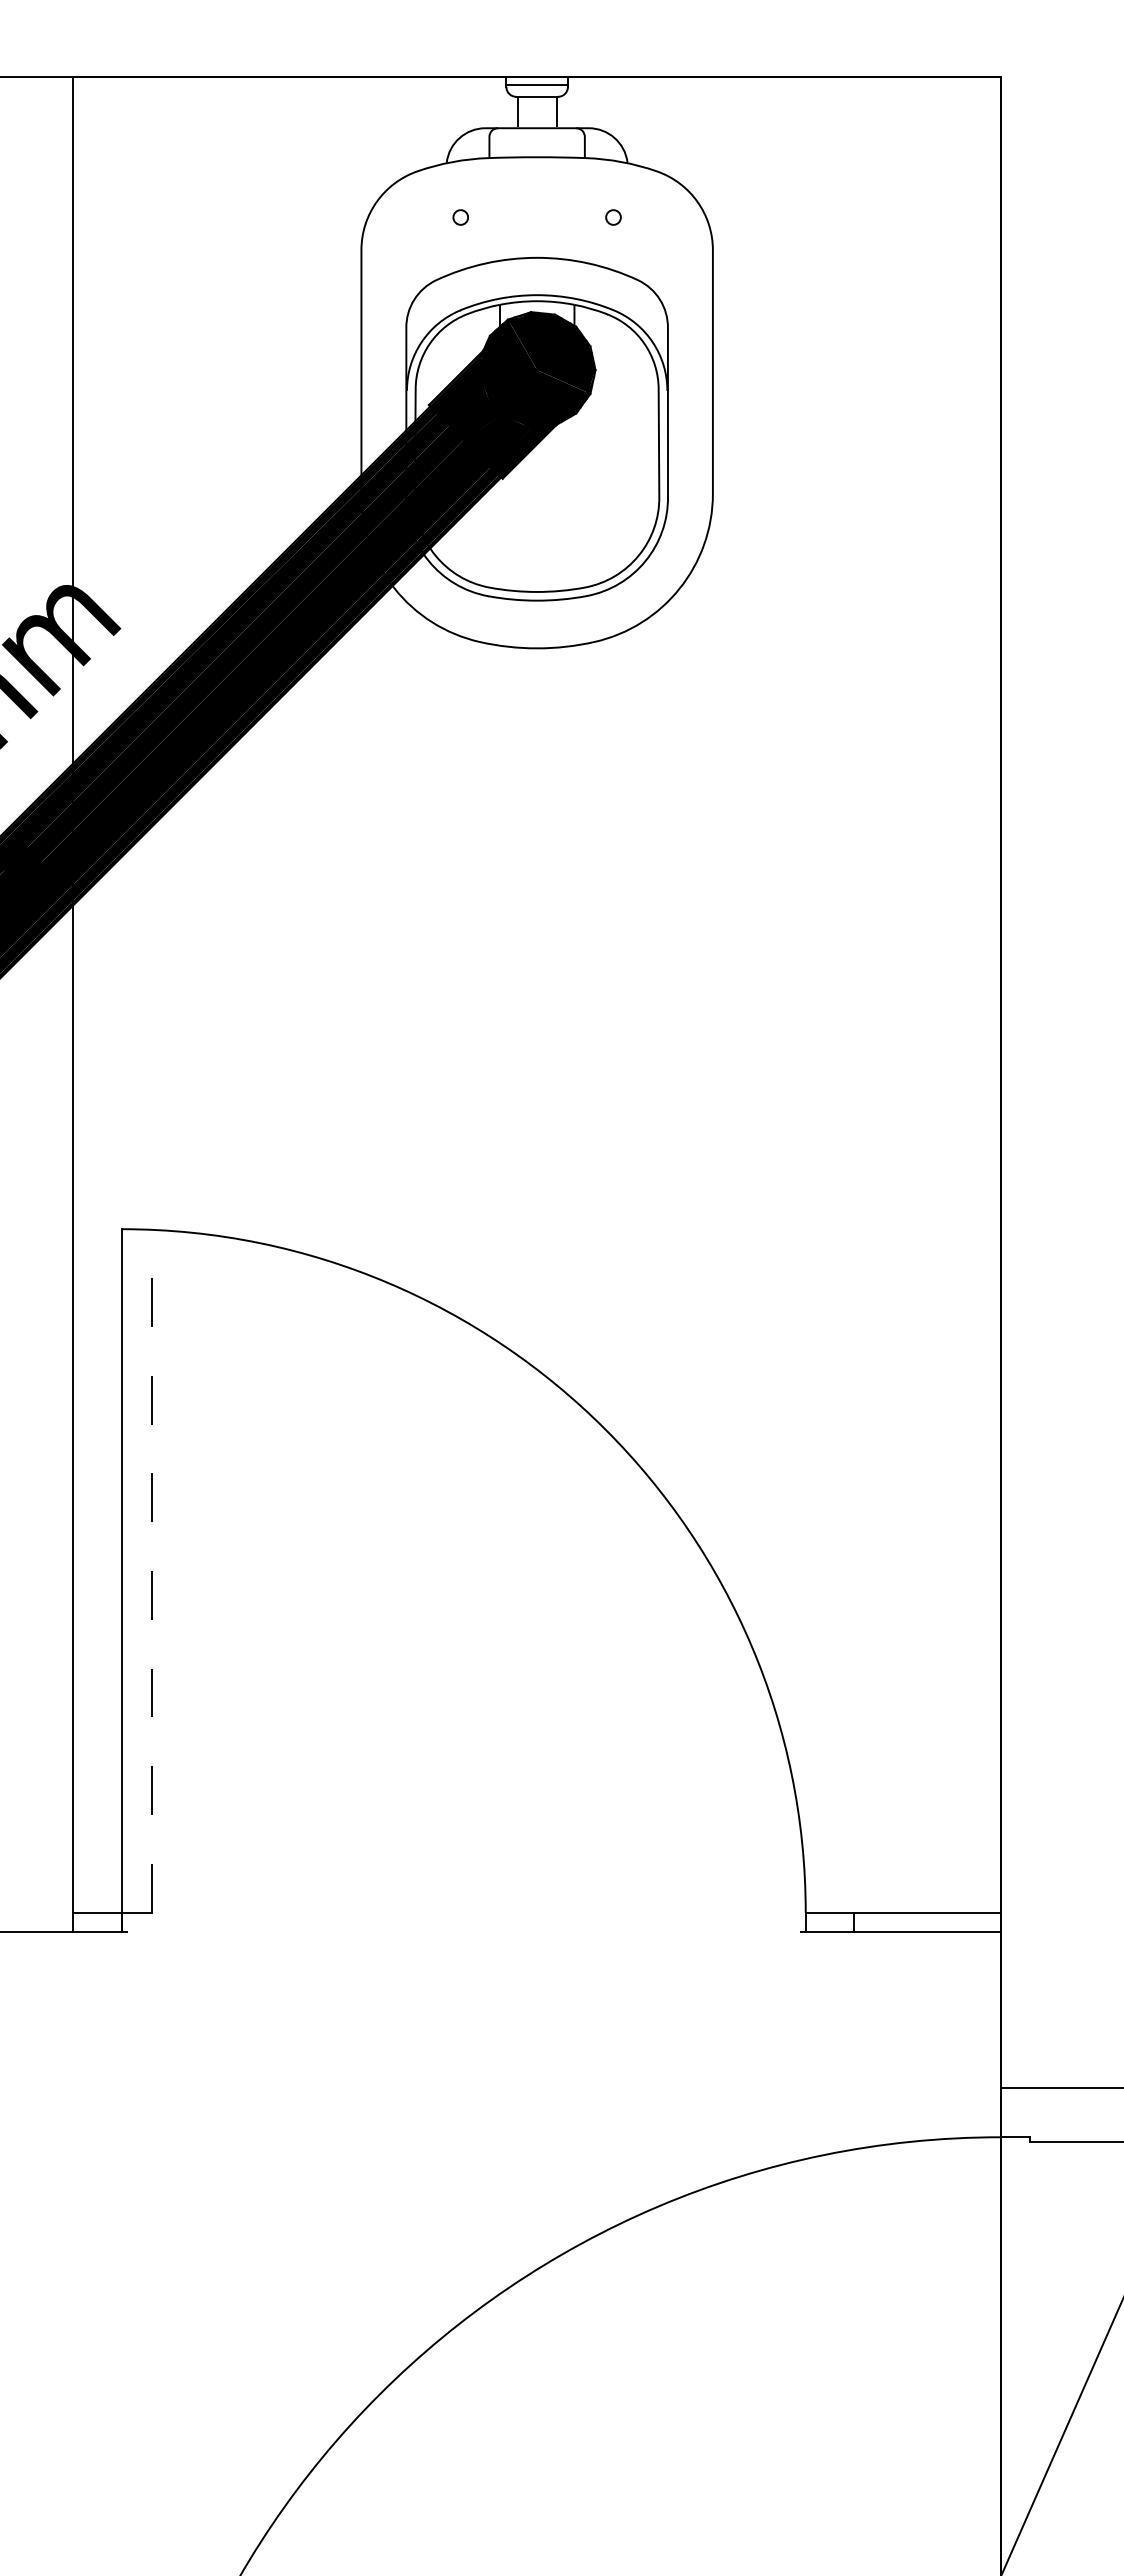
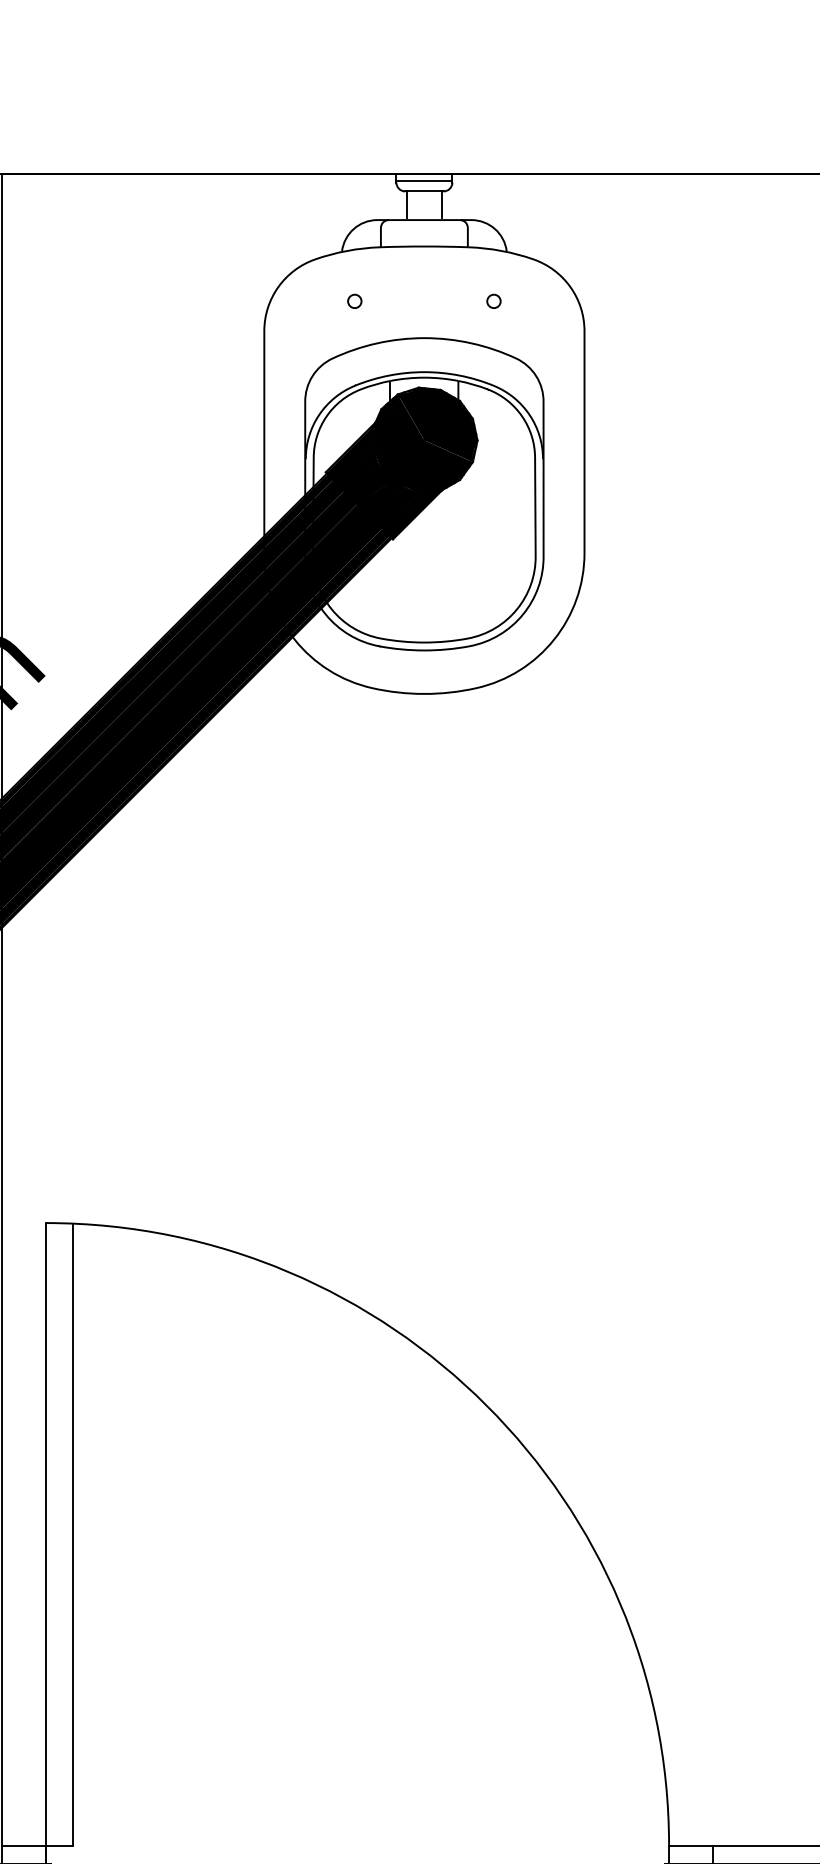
line: (151, 1571) -> (73, 1534), dashed -> solid

